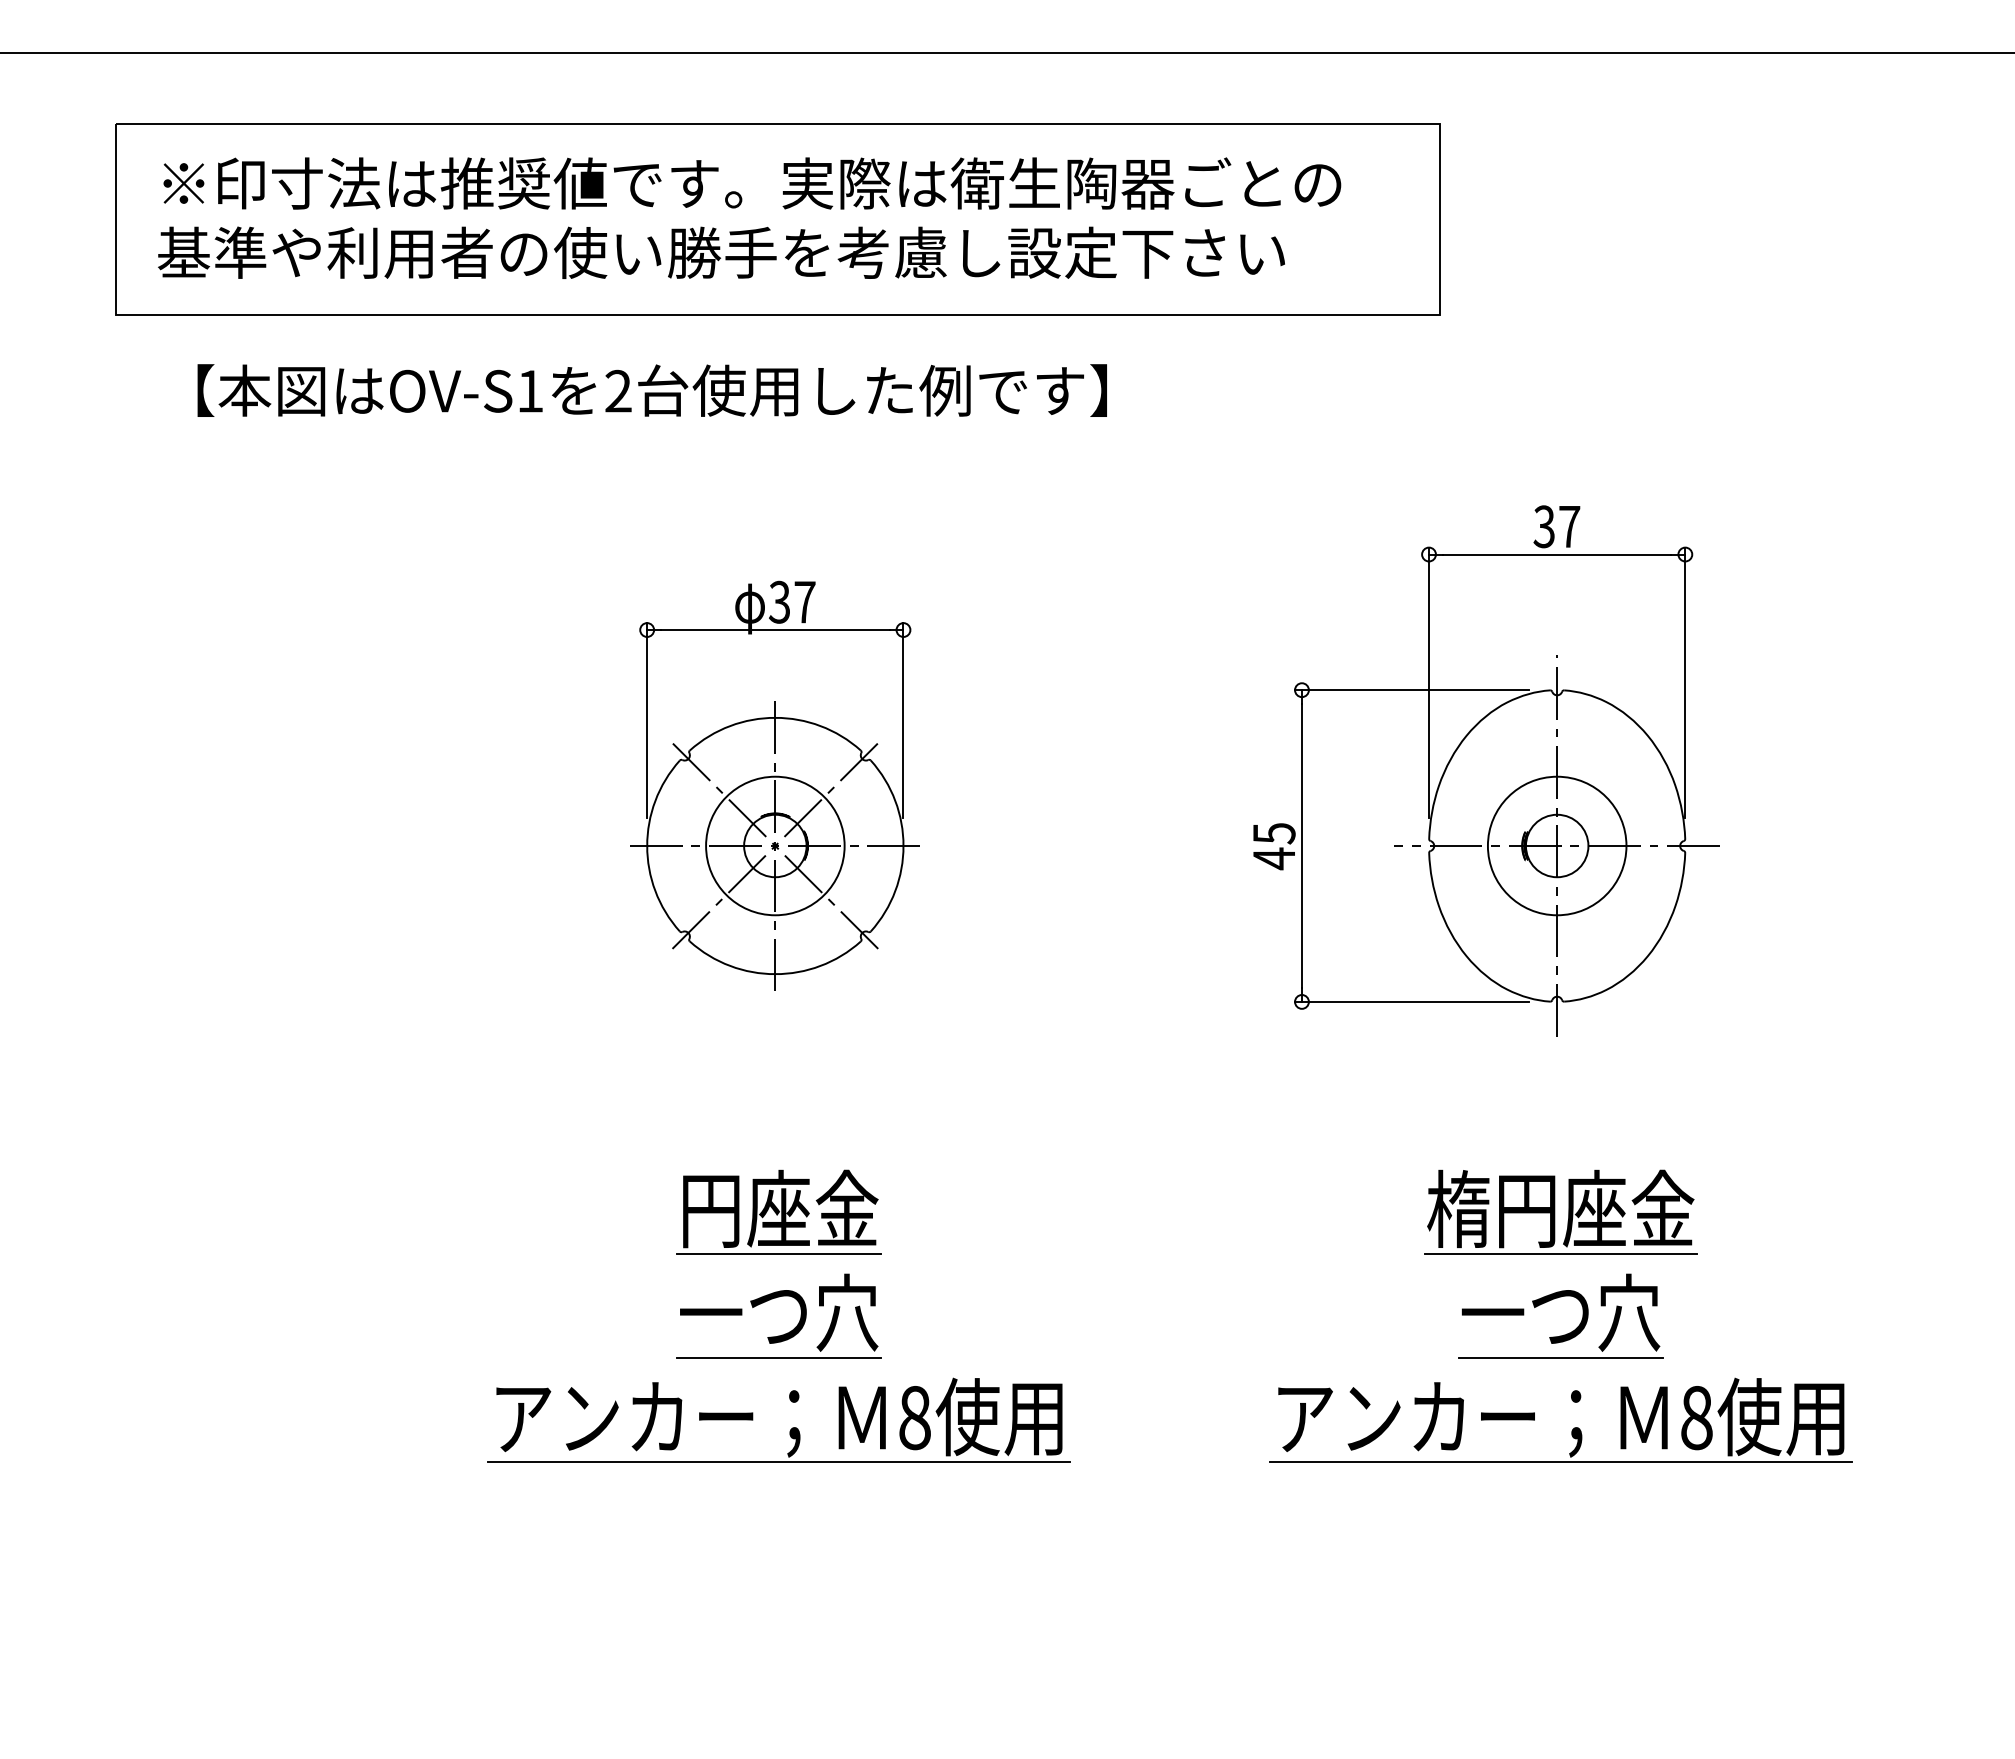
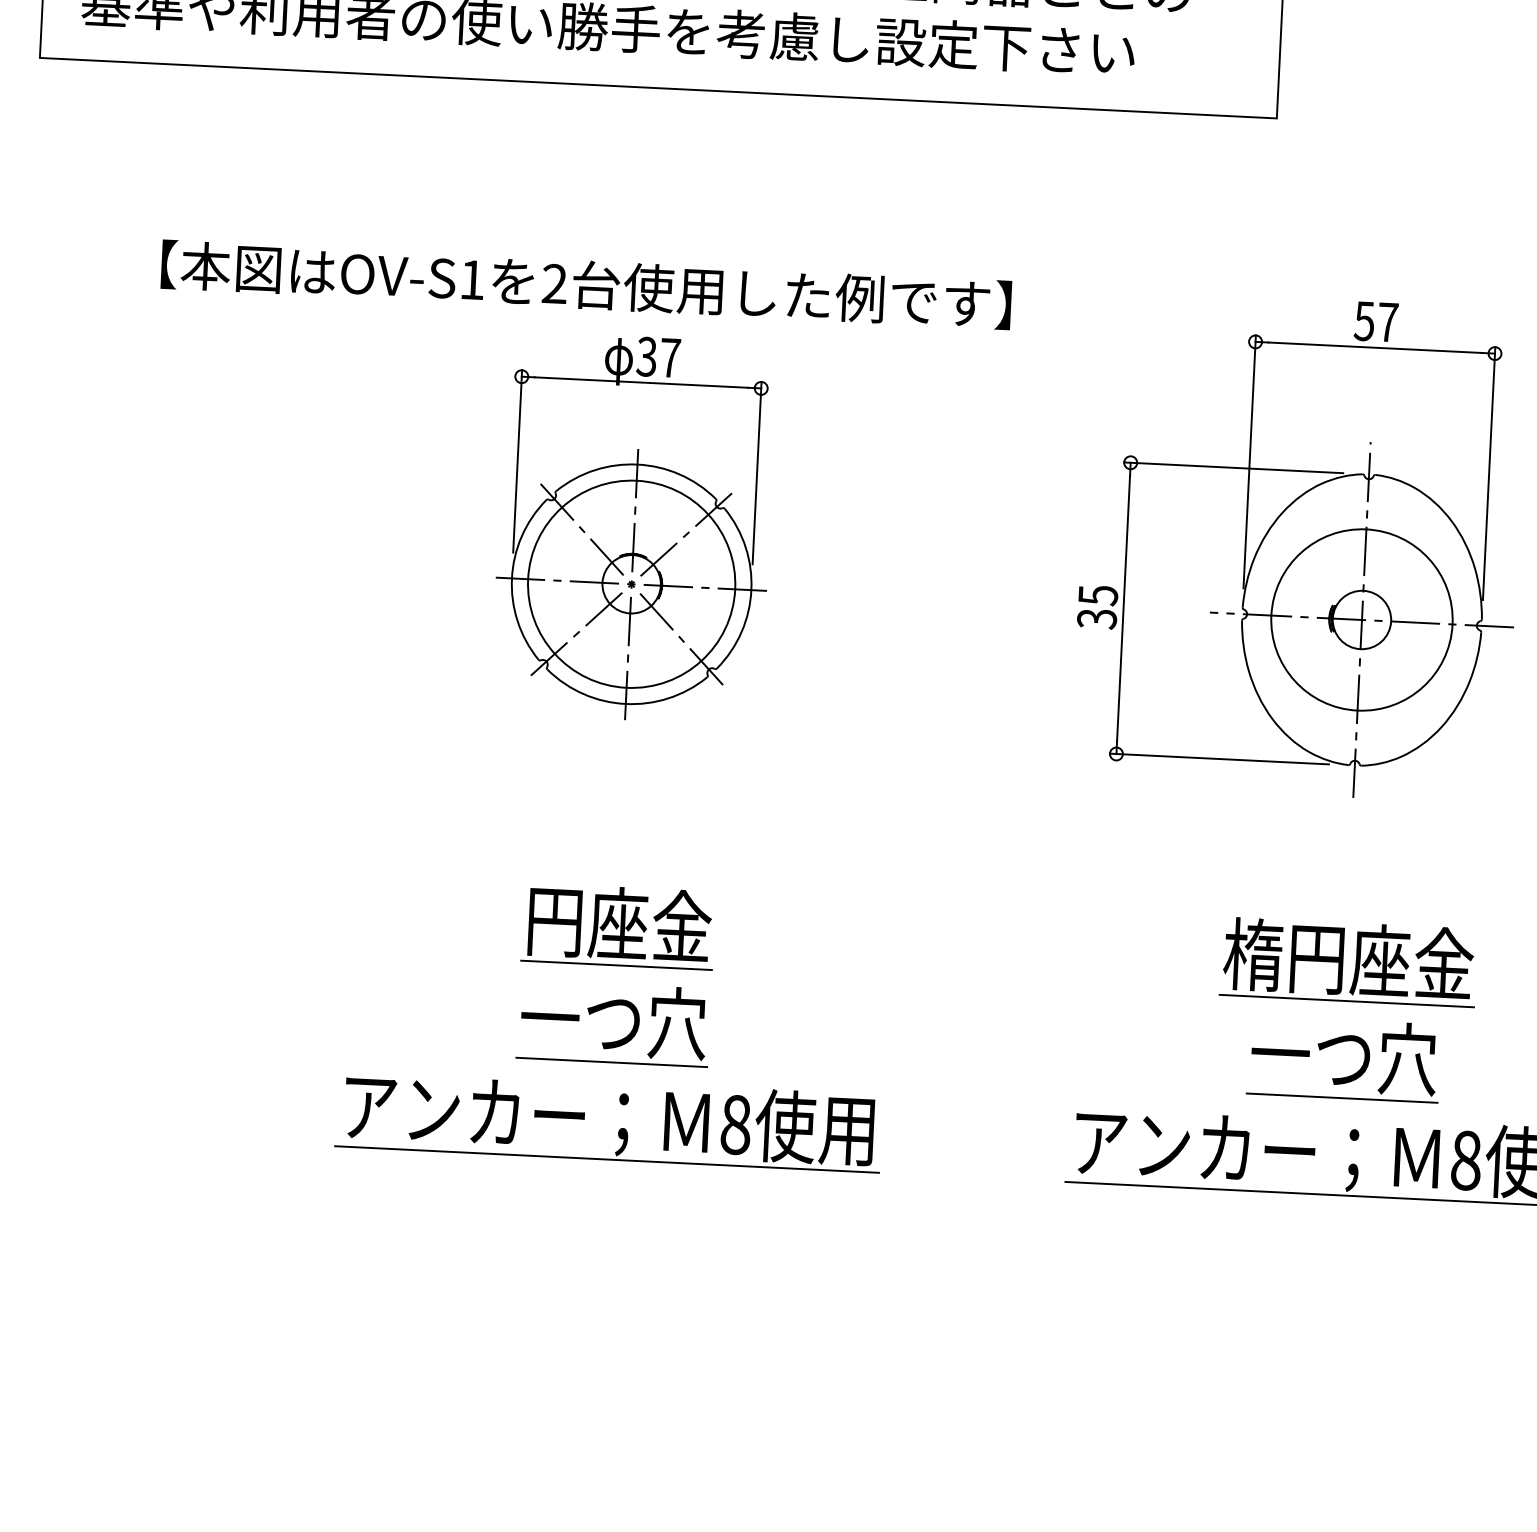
text: (651, 390) -> (585, 284), moved
text: (1543, 526) -> (1363, 320), 37 -> 57
circle: (775, 845) -> (631, 583), size x1.6
circle: (1556, 845) -> (1361, 619), size x1.4
text: (1273, 858) -> (1096, 618), 45 -> 35

